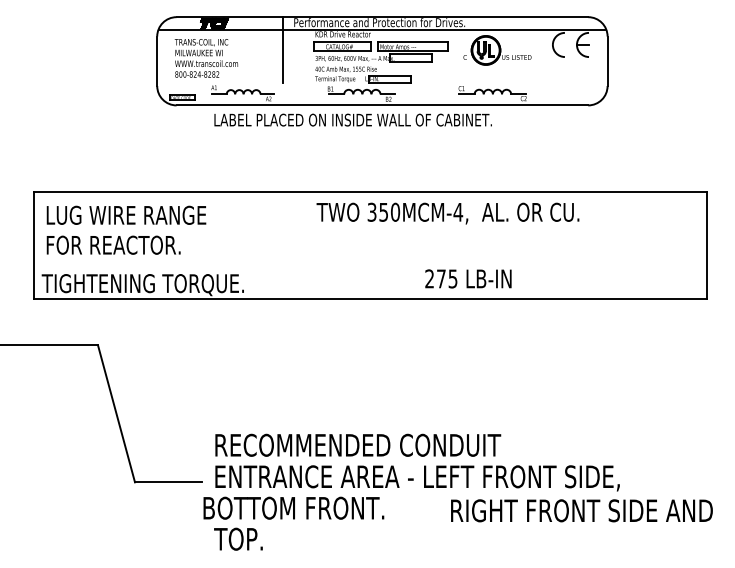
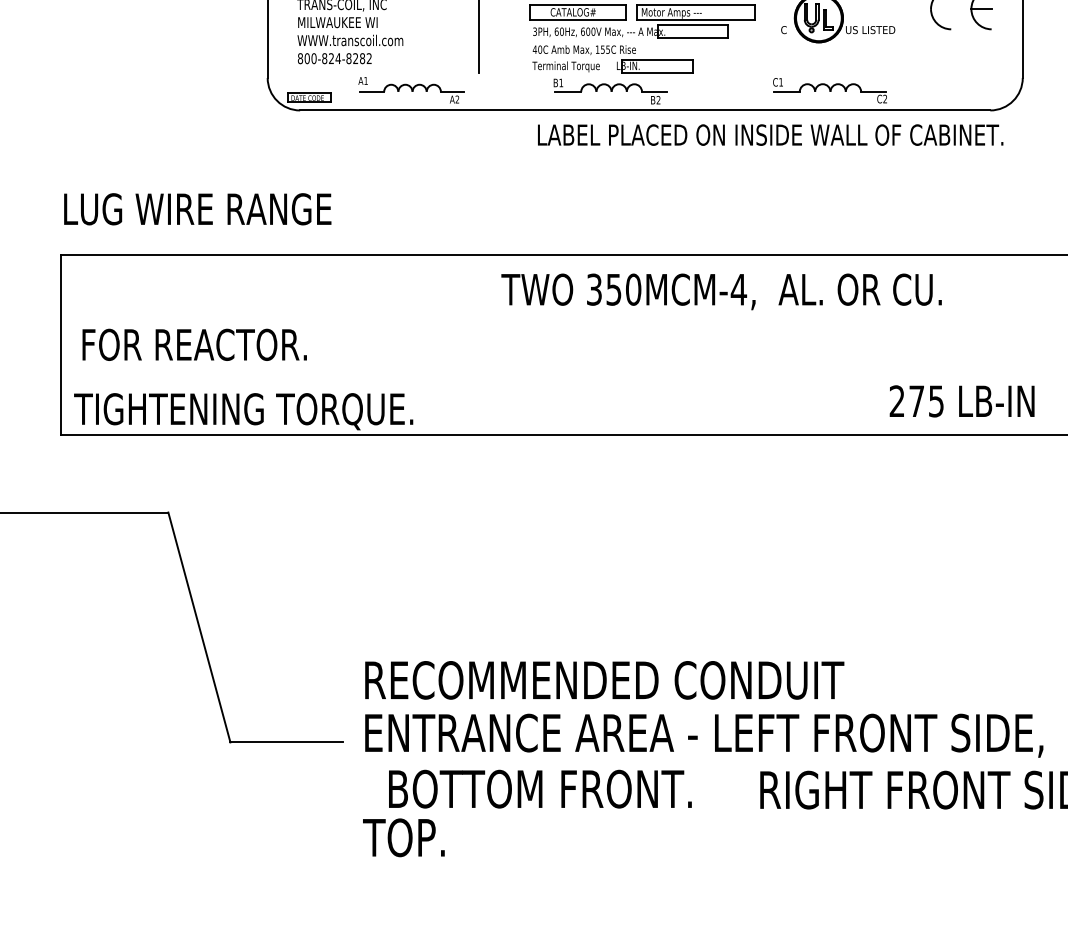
text: (352, 119) -> (769, 134), moved
text: (447, 213) -> (720, 291), moved
text: (126, 214) -> (197, 207), moved
text: (468, 278) -> (962, 400), moved
text: (293, 507) -> (539, 787), moved

